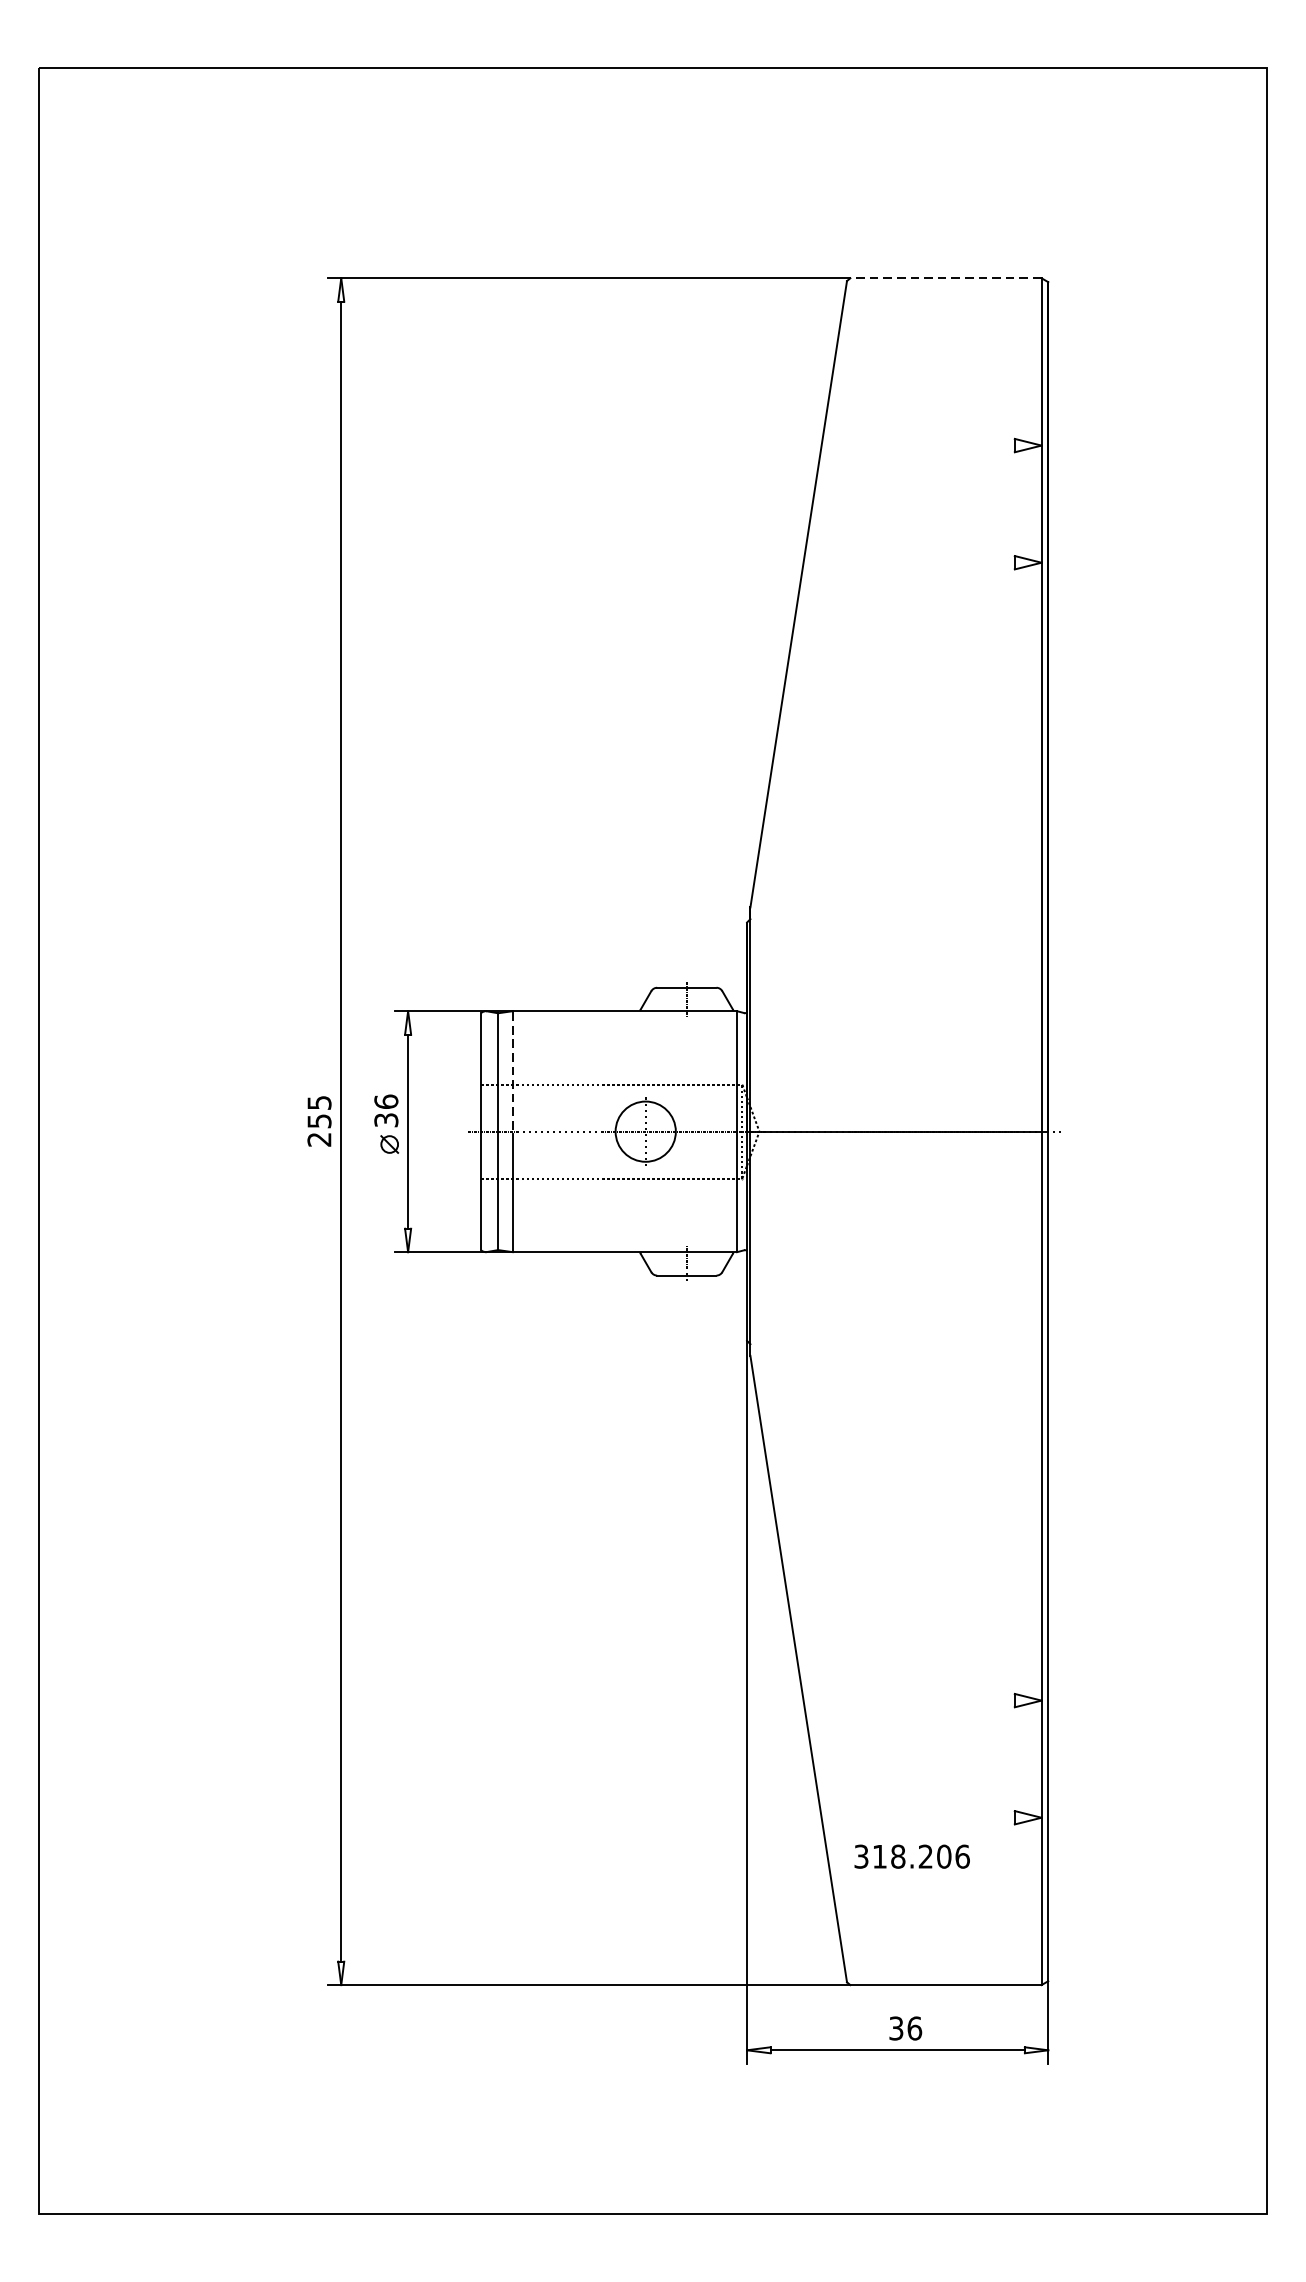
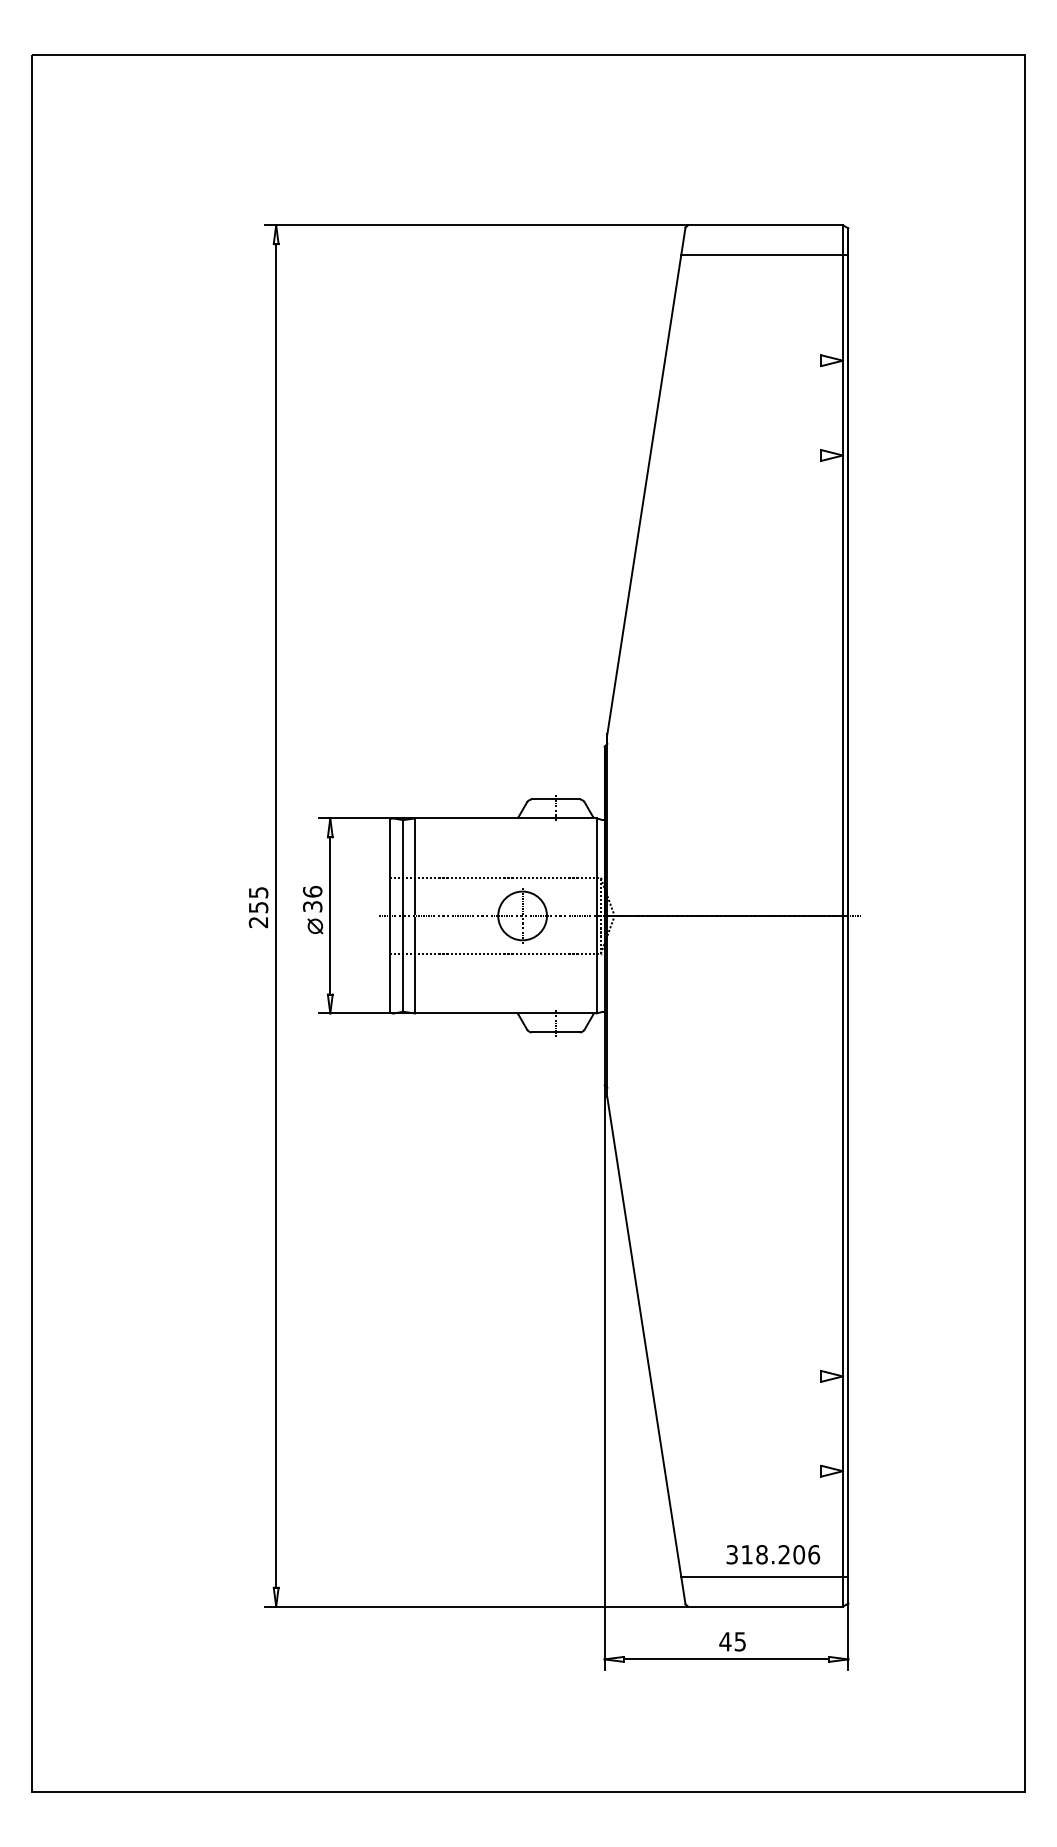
line: (945, 278) -> (765, 225), dashed -> solid
line: (944, 314) -> (764, 254), added
line: (513, 1070) -> (415, 866), dashed -> solid
text: (911, 1856) -> (772, 1554), moved
line: (944, 1947) -> (764, 1576), added
text: (905, 2028) -> (732, 1641), 36 -> 45

